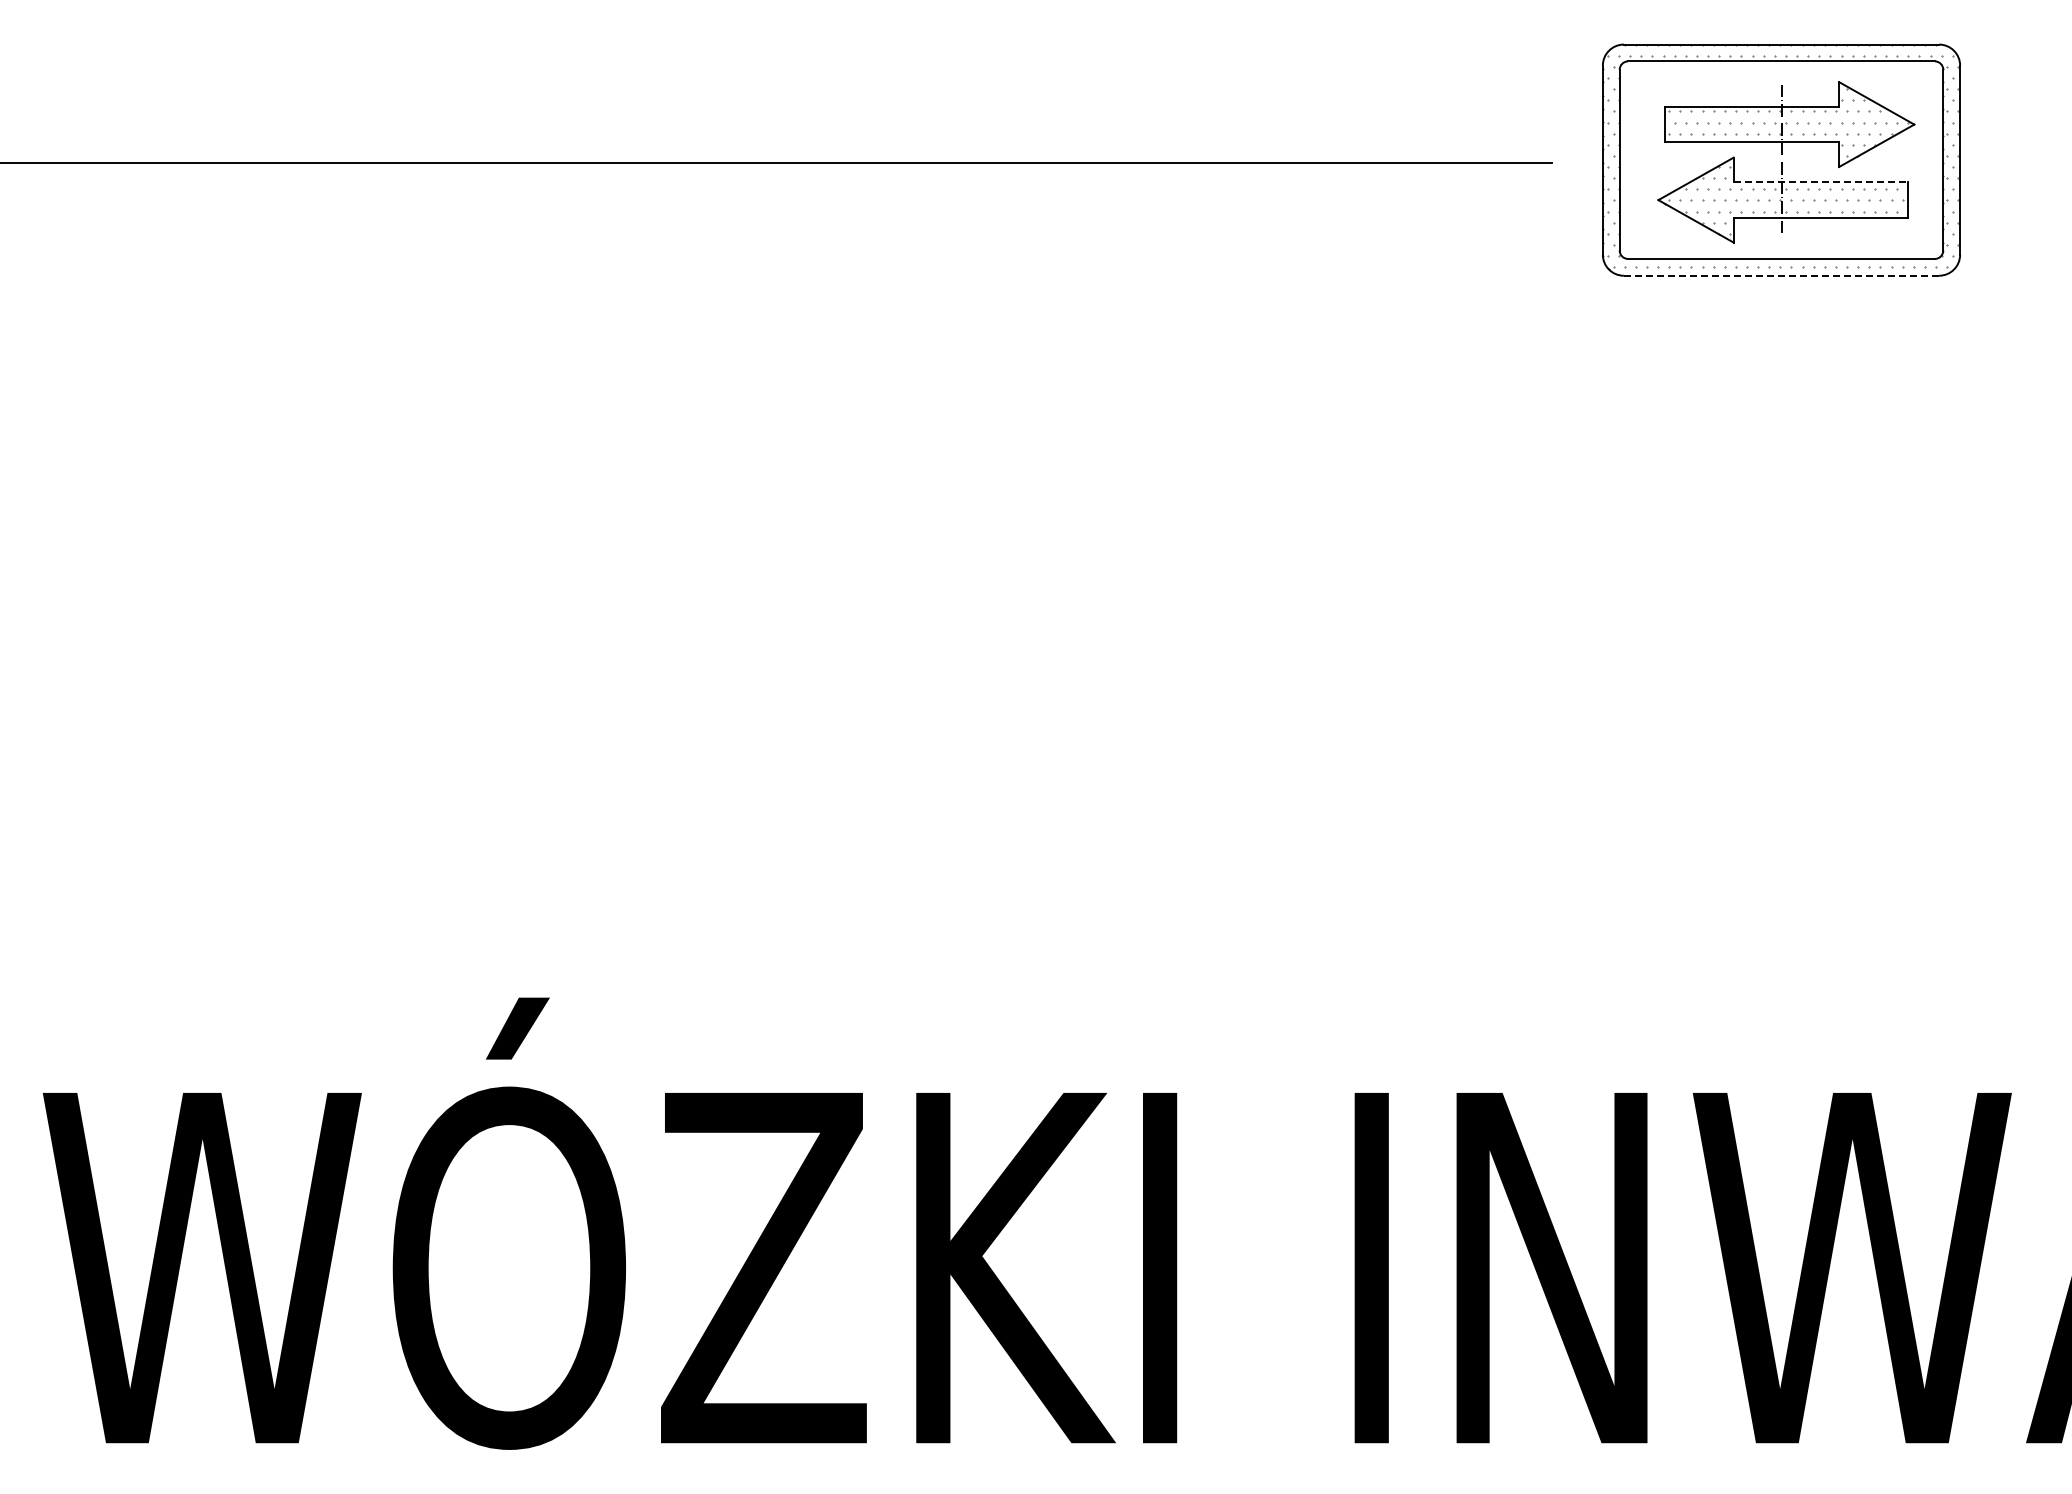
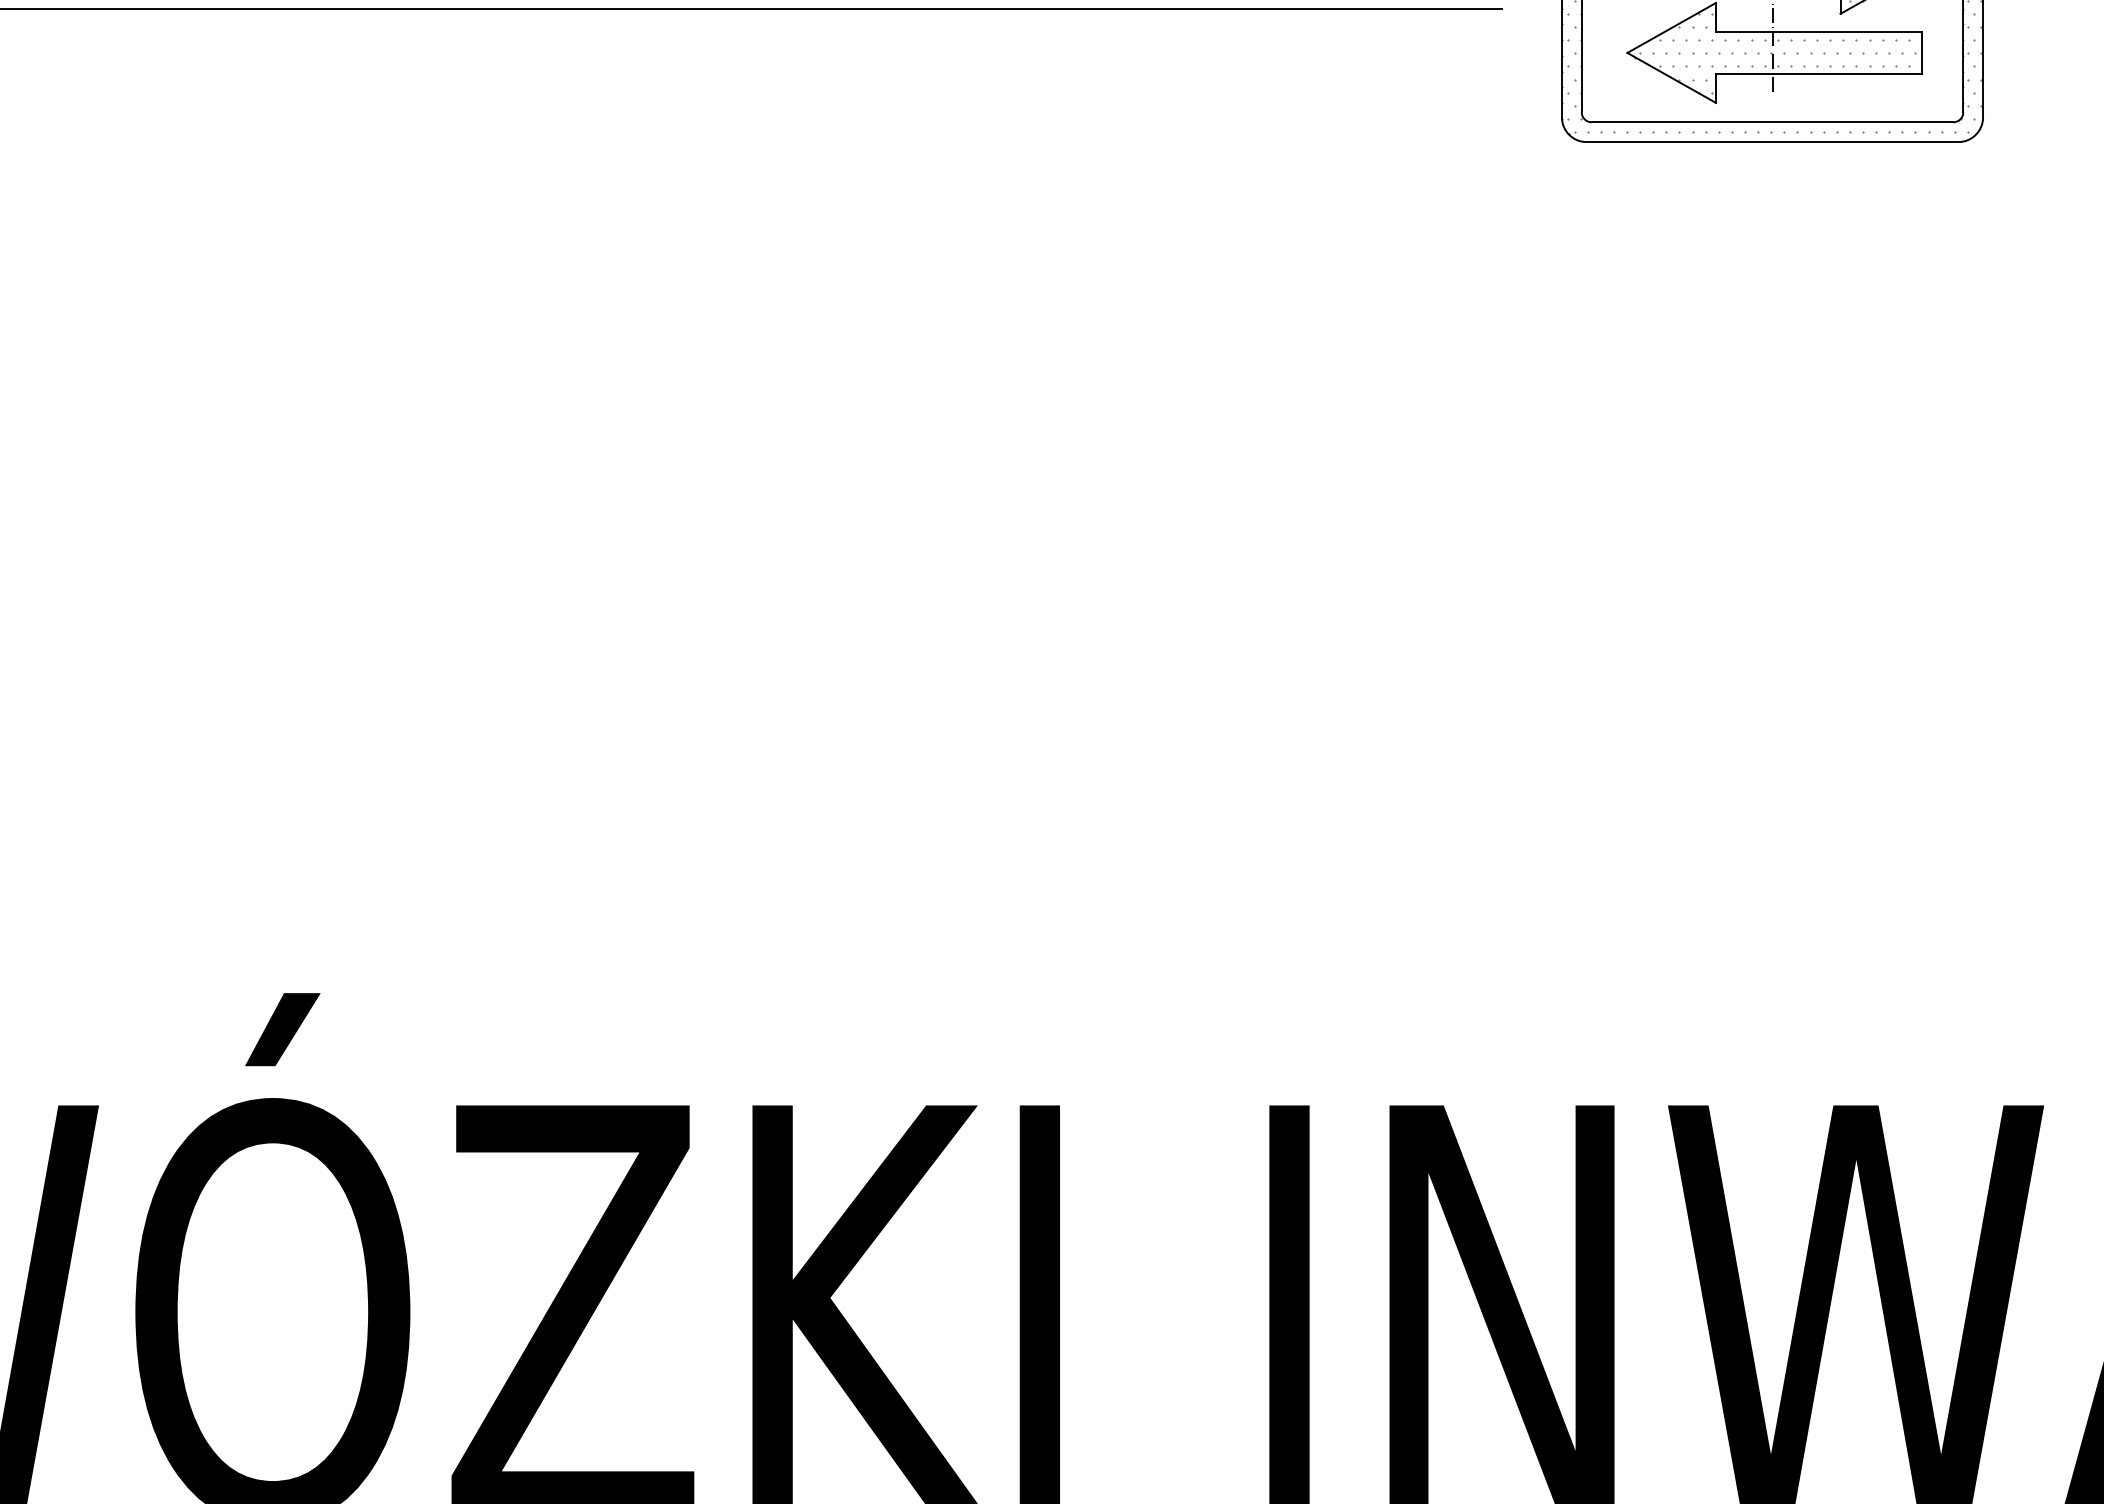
line: (1821, 182) -> (1819, 32), dashed -> solid
line: (1781, 275) -> (1772, 141), dashed -> solid

